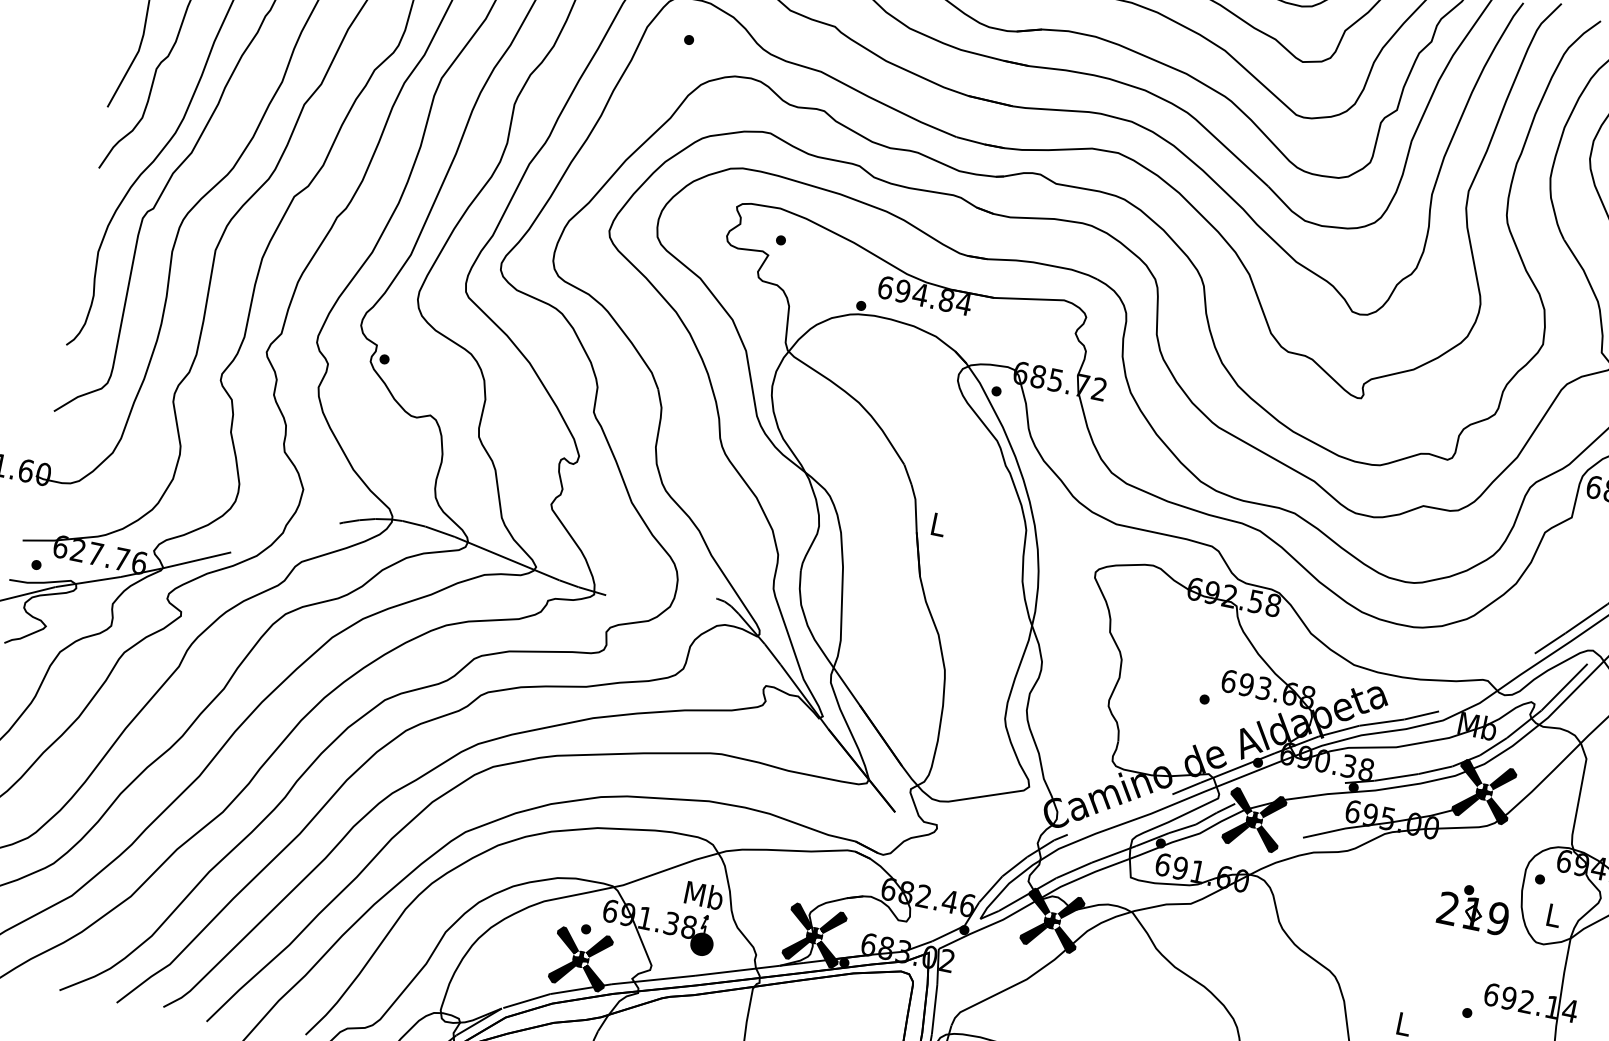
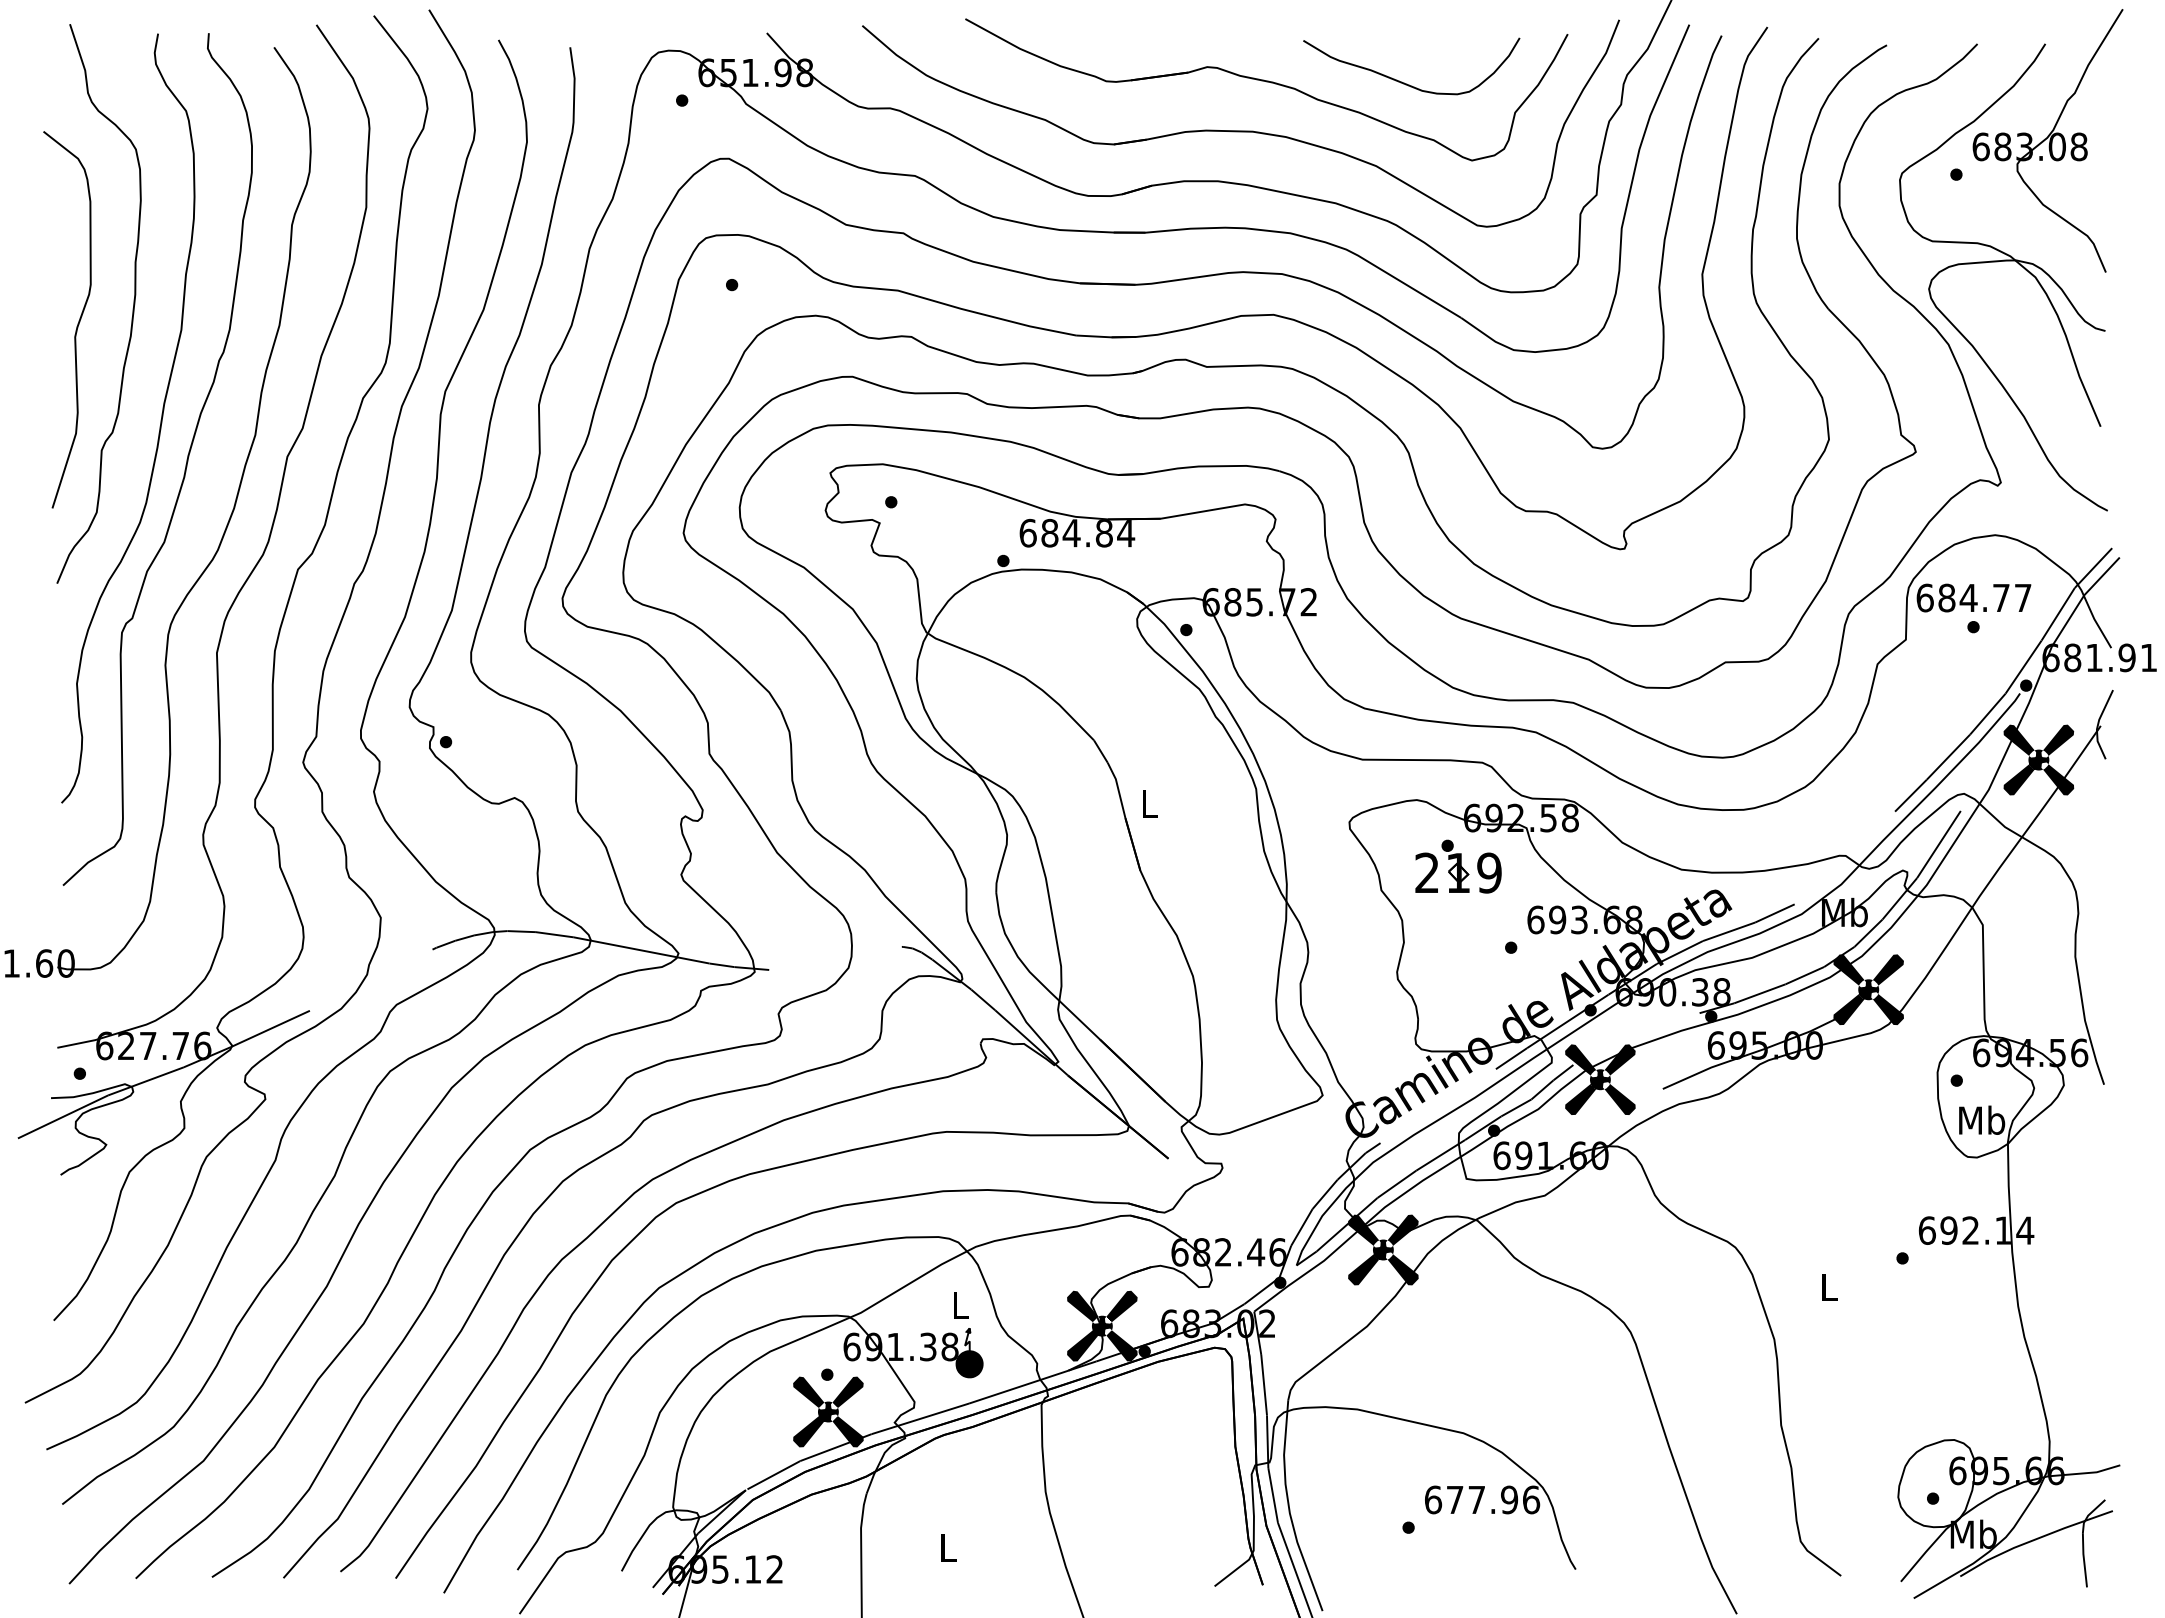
text: (902, 291) -> (1049, 533), 694.84 -> 684.84
text: (704, 894) -> (960, 1304), Mb -> L
part: (1474, 908) -> (1458, 866), moved
text: (1554, 914) -> (1982, 1119), L -> Mb

